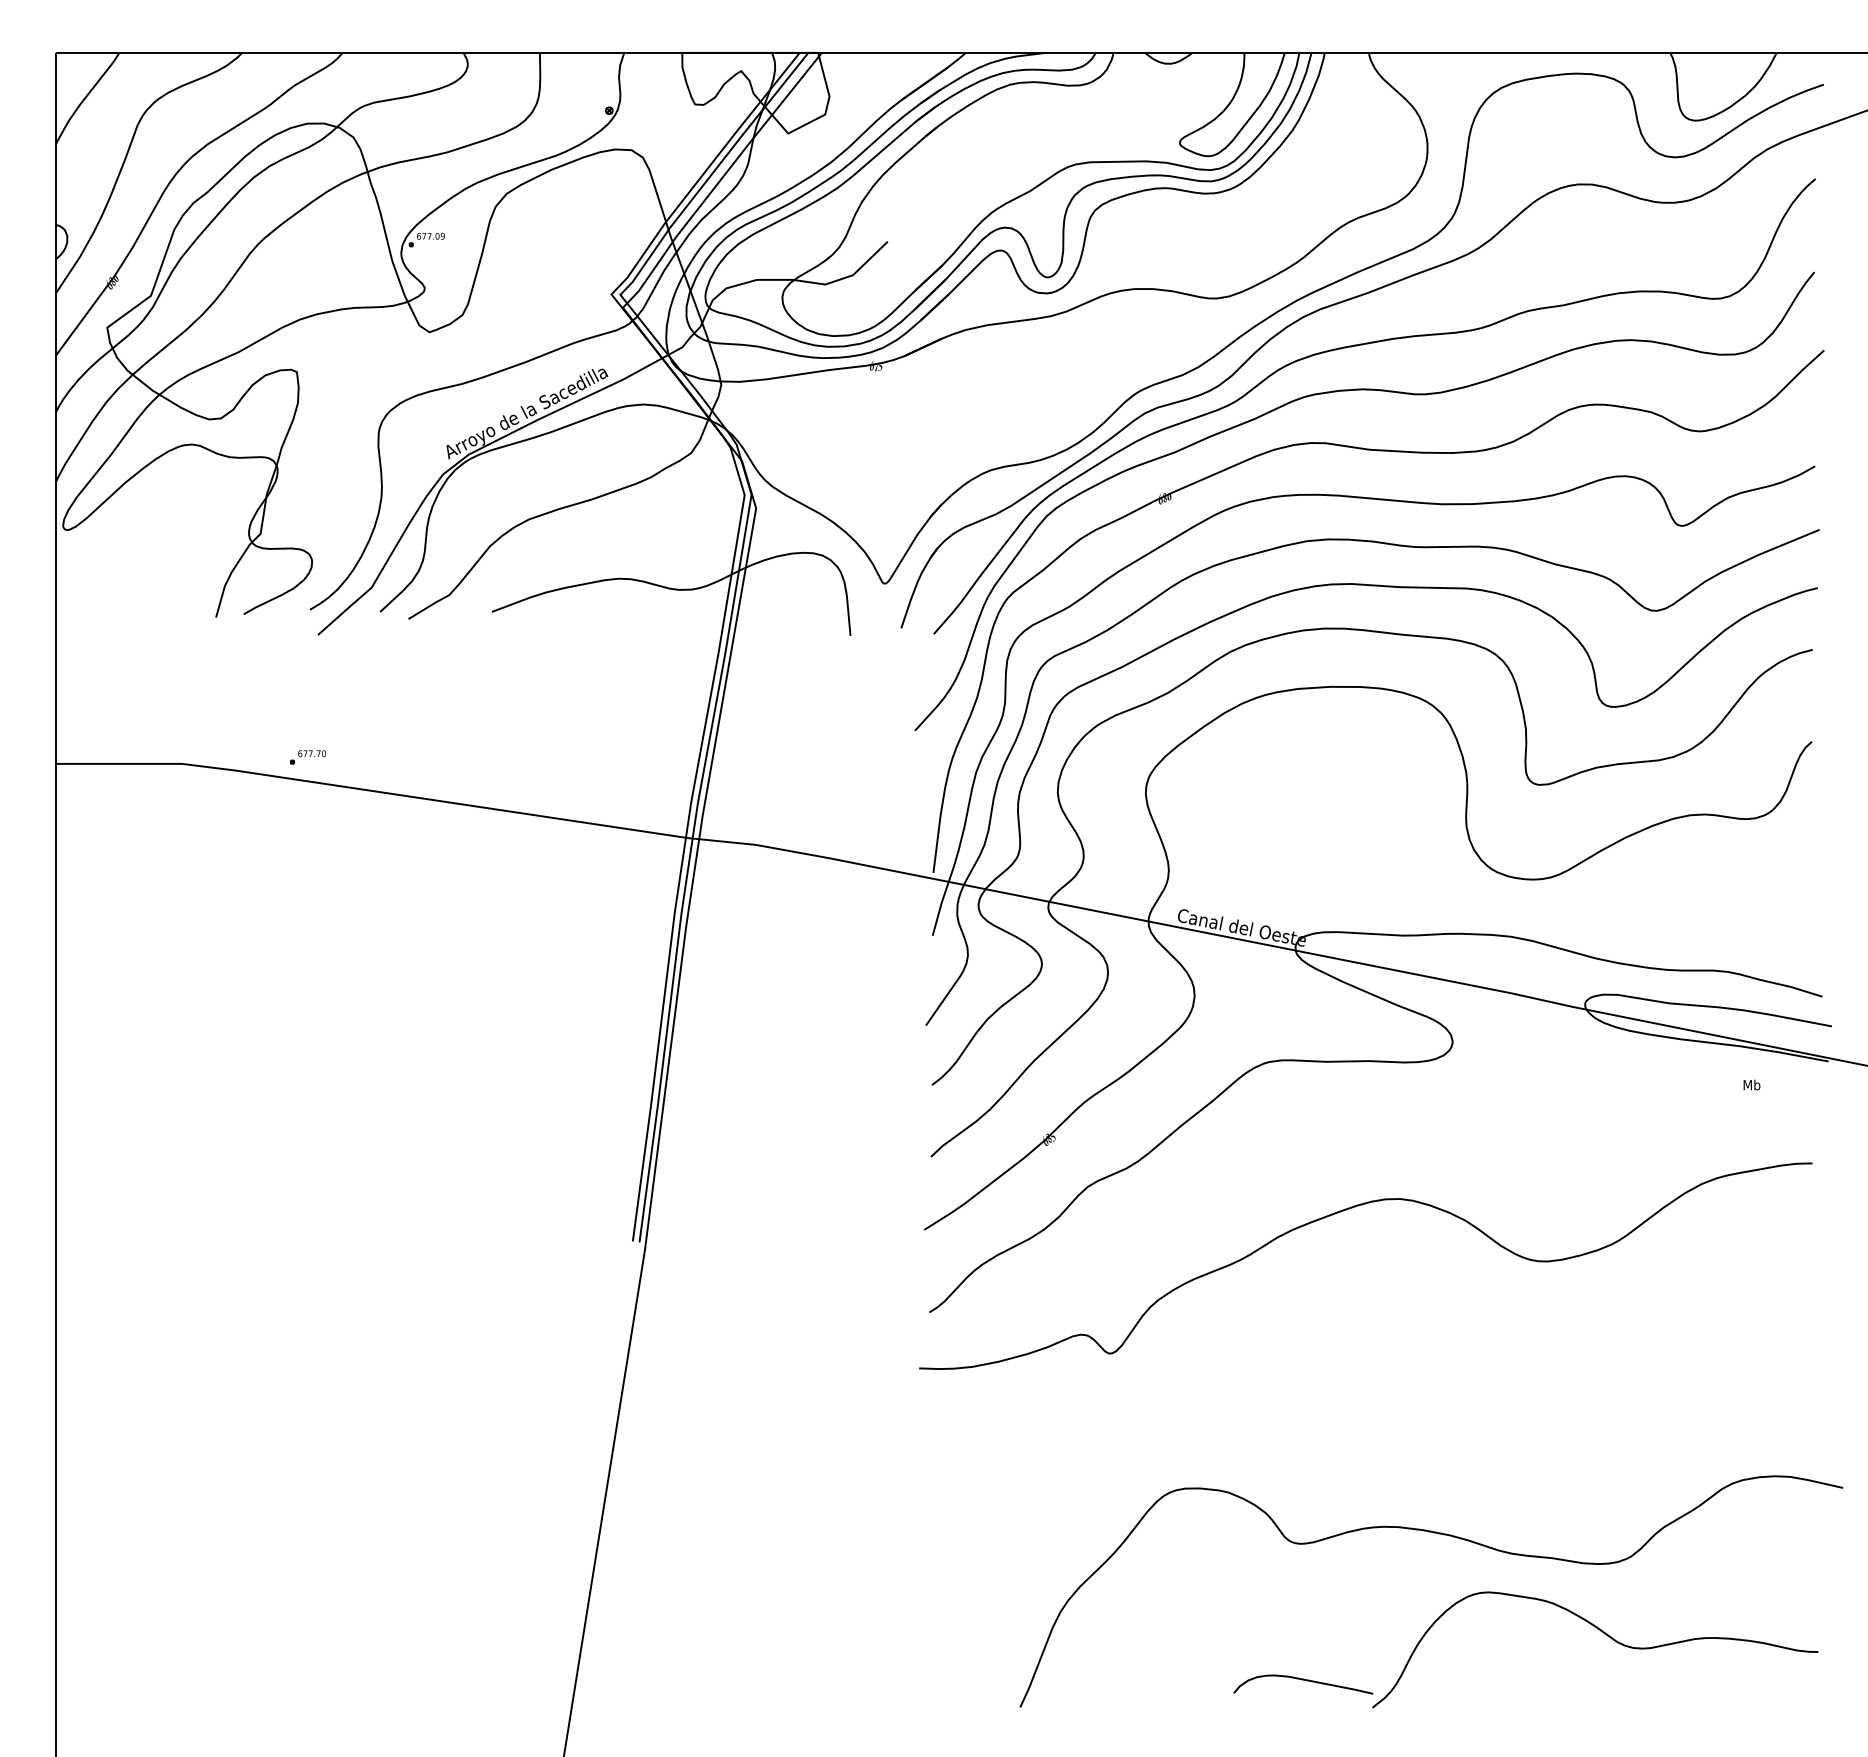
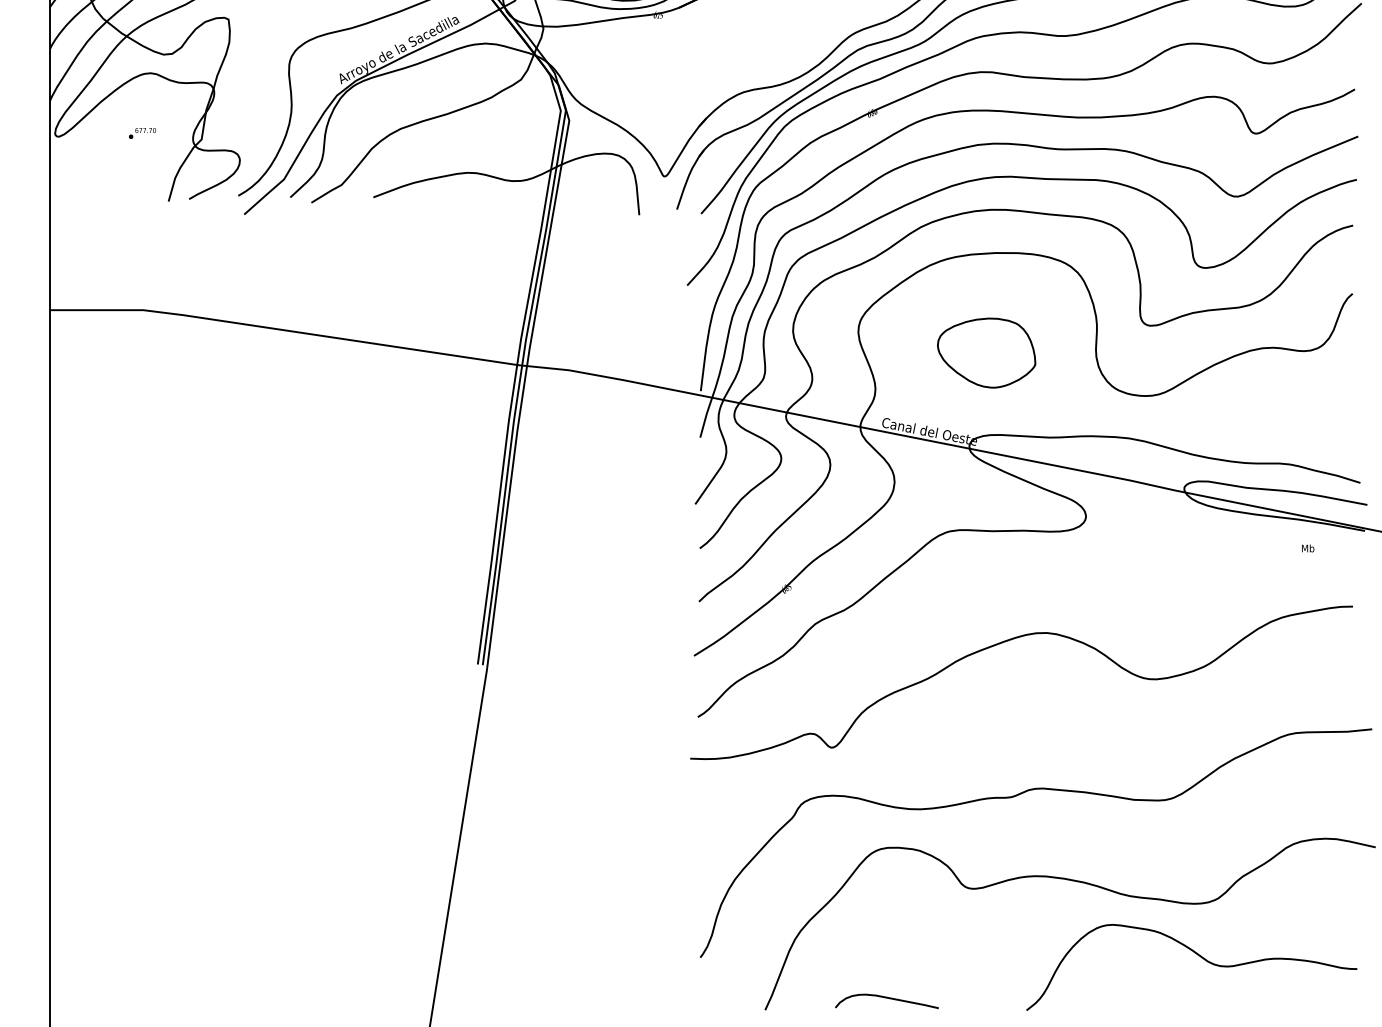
part: (308, 757) -> (142, 133), moved
part: (1318, 821) -> (986, 352), added
curve: (1358, 1419) -> (1016, 796), added
curve: (1303, 1680) -> (887, 998), moved

